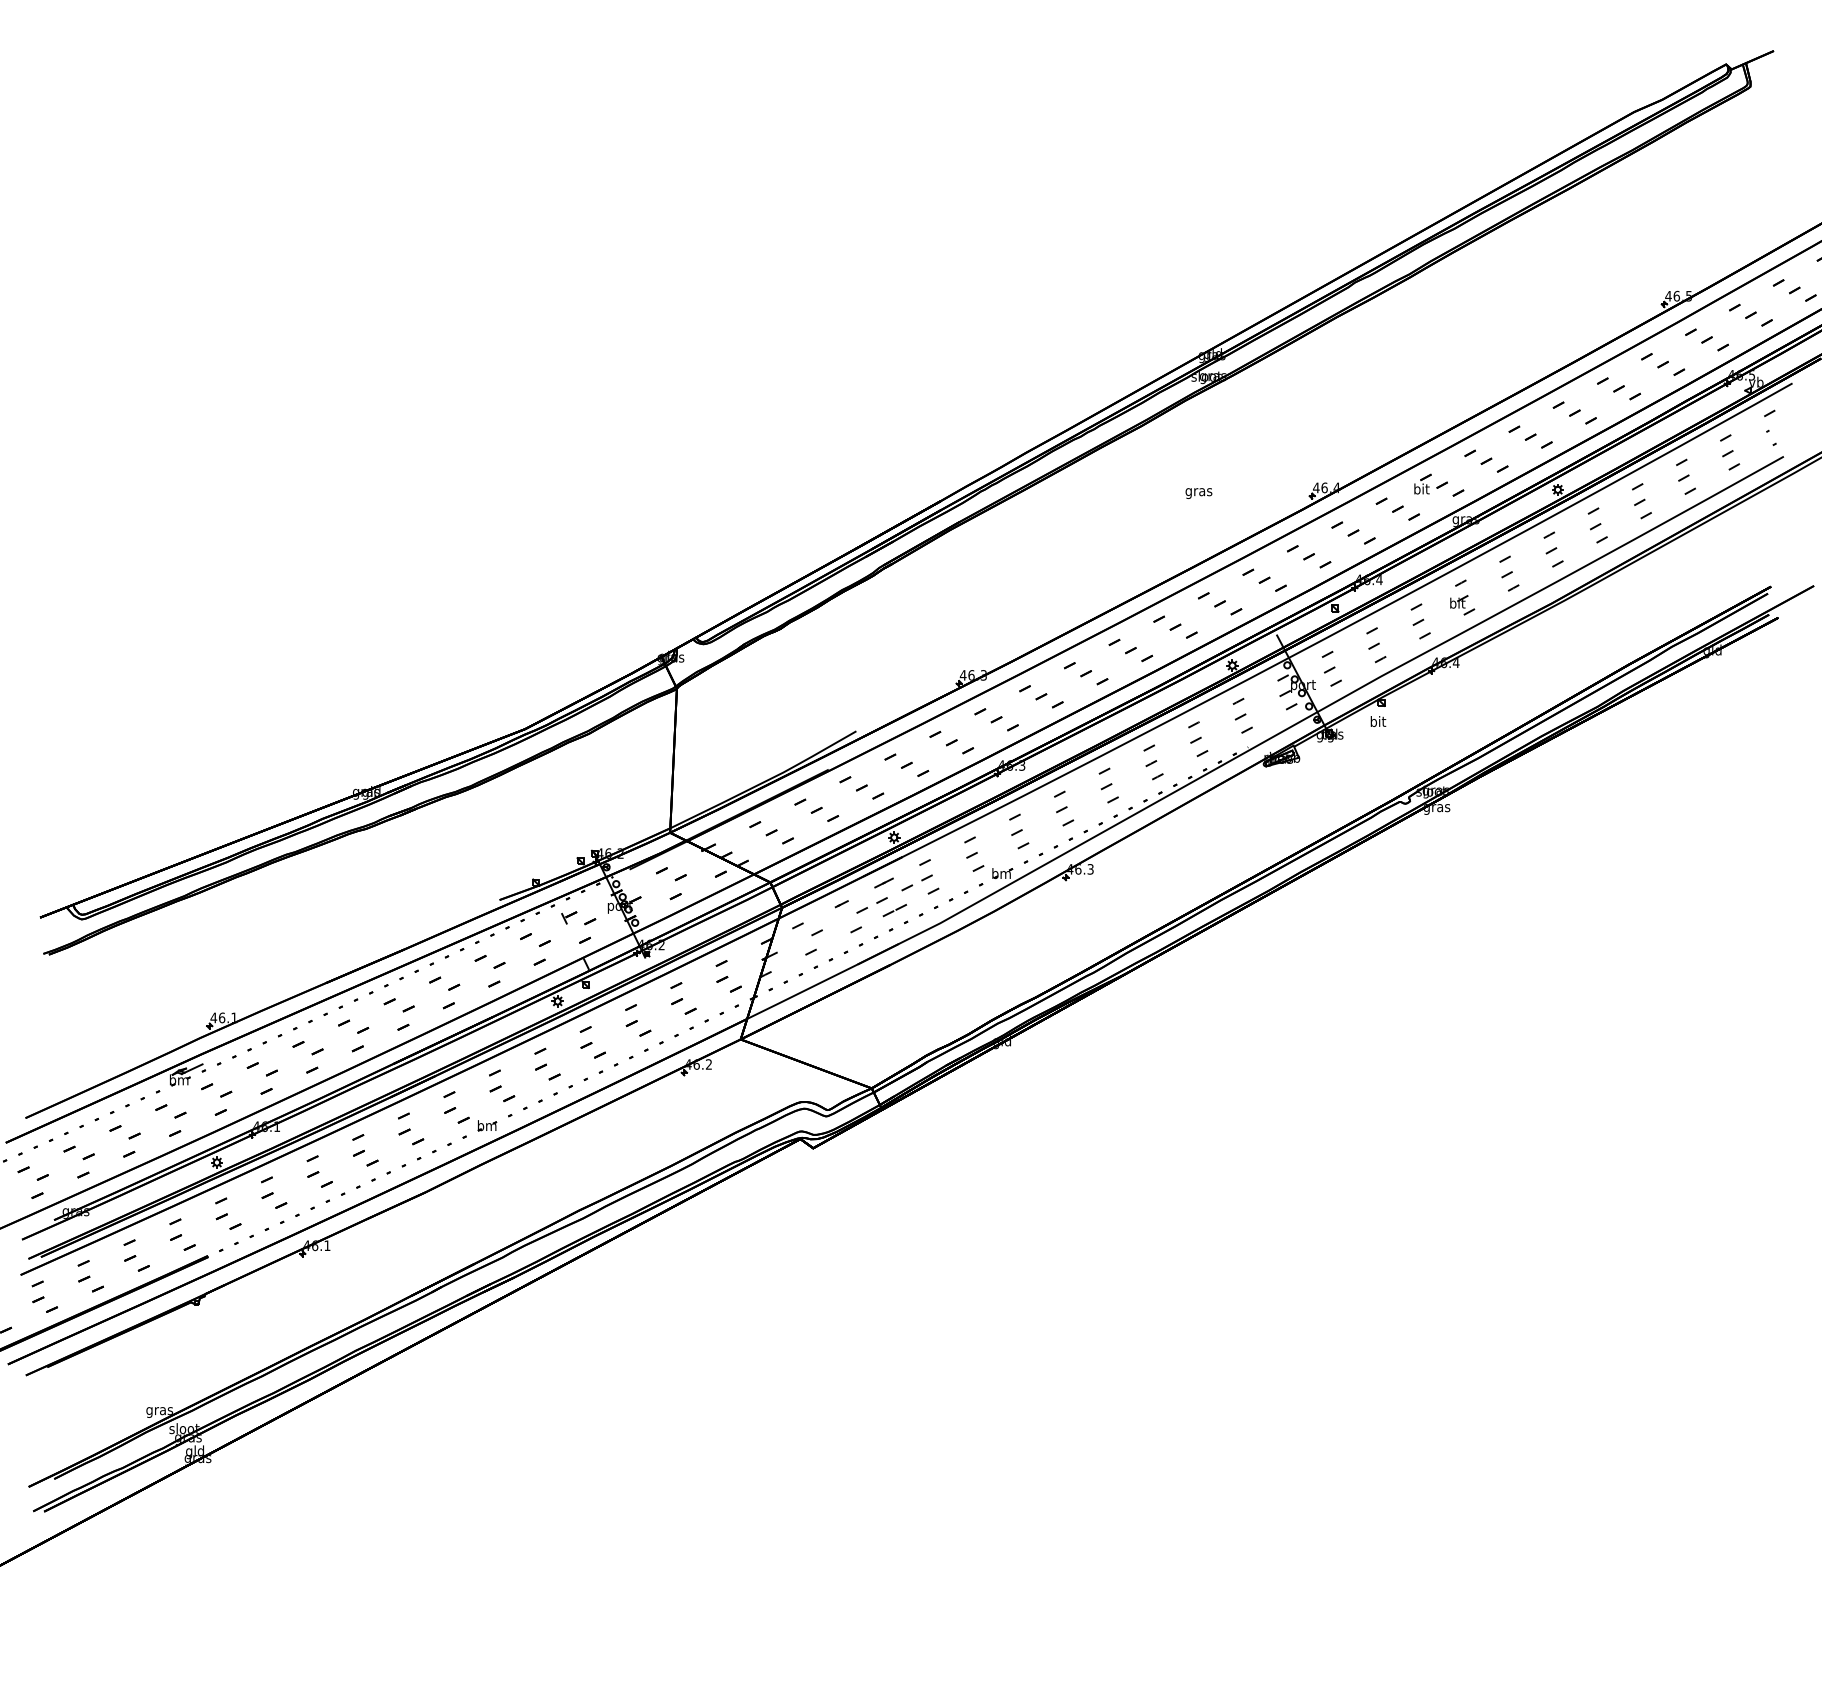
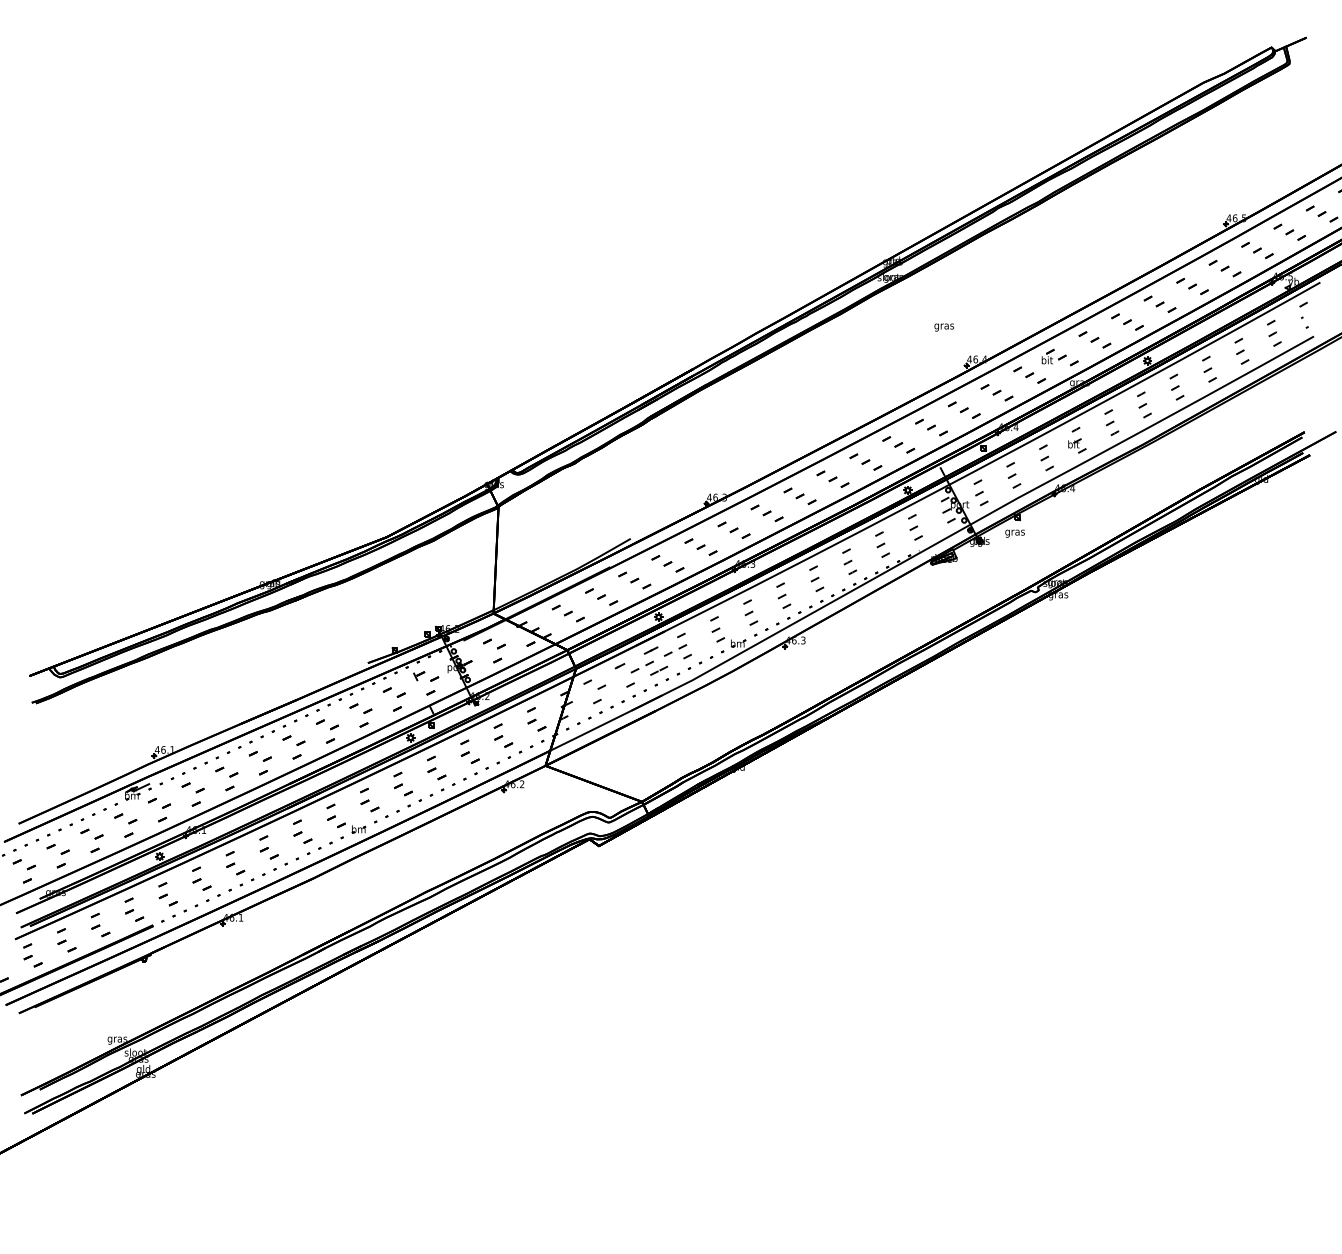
text: (1198, 493) -> (943, 327), moved
text: (1377, 722) -> (1014, 532), bit -> gras

